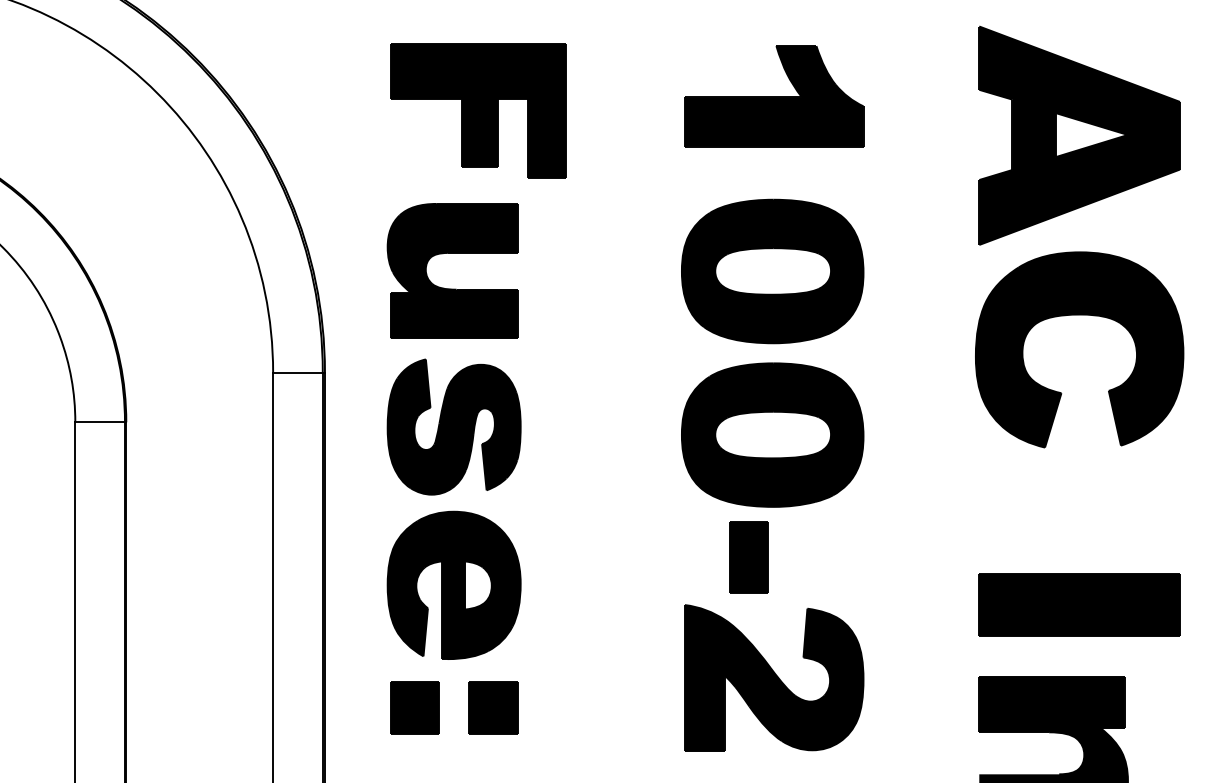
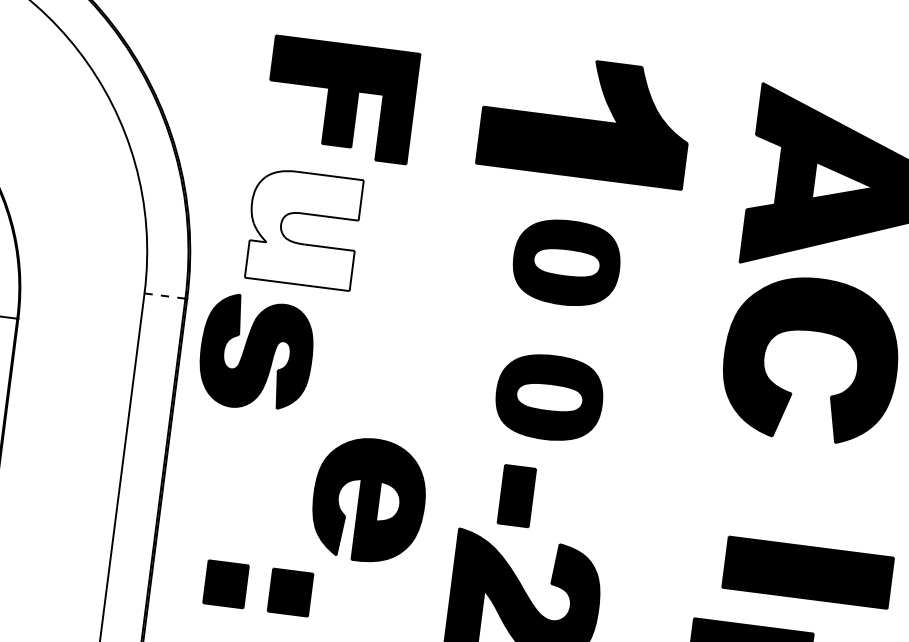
part: (774, 96) -> (586, 118), size x1.4
fill: (452, 270) -> (303, 228), removed
part: (772, 271) -> (566, 262), size x0.7
line: (297, 372) -> (164, 295), solid -> dashed
part: (453, 426) -> (256, 352), moved
part: (772, 434) -> (549, 397), size x0.7
part: (453, 584) -> (368, 499), moved
part: (1079, 604) -> (808, 572), moved

